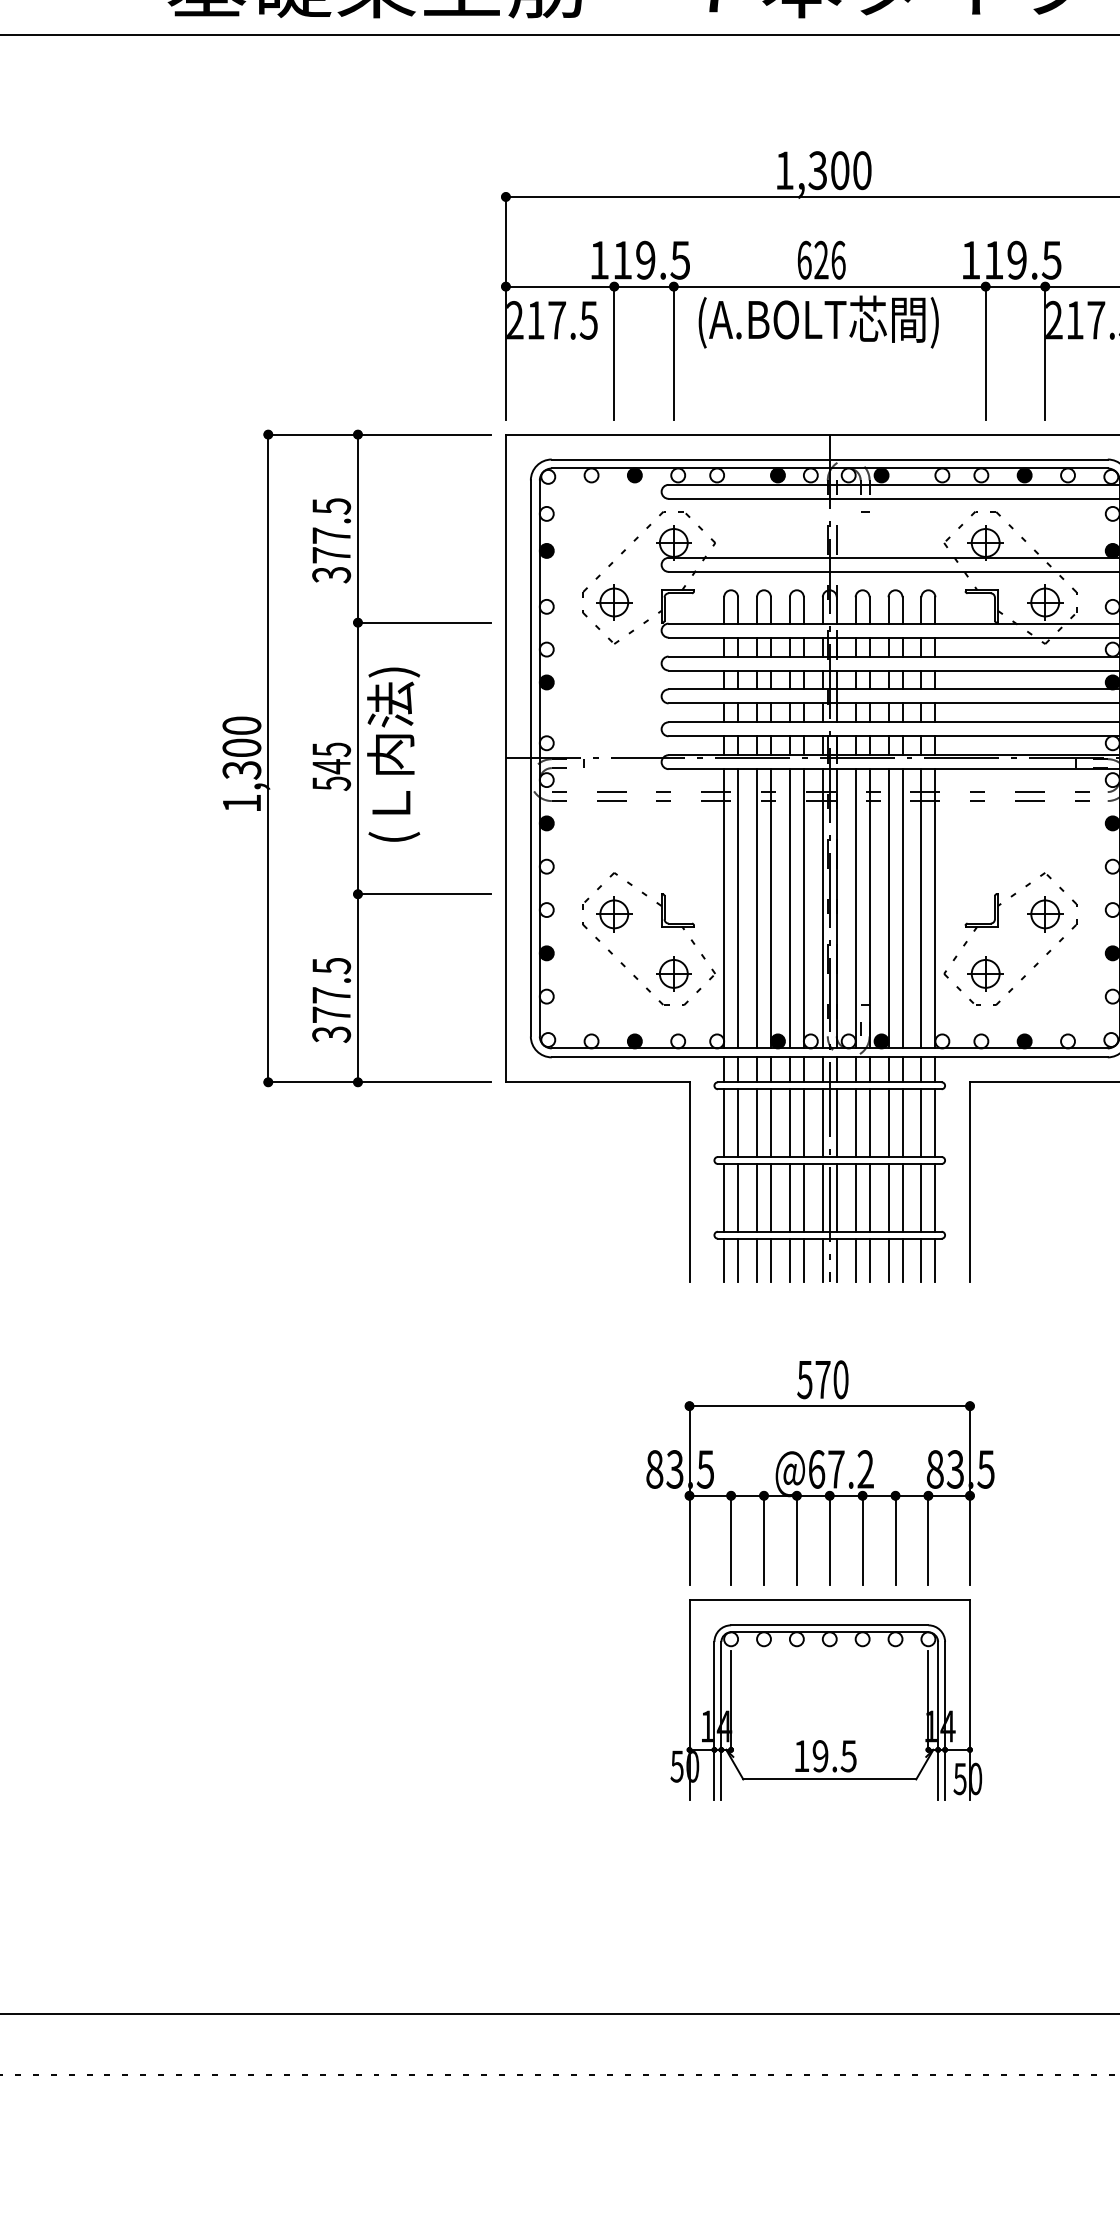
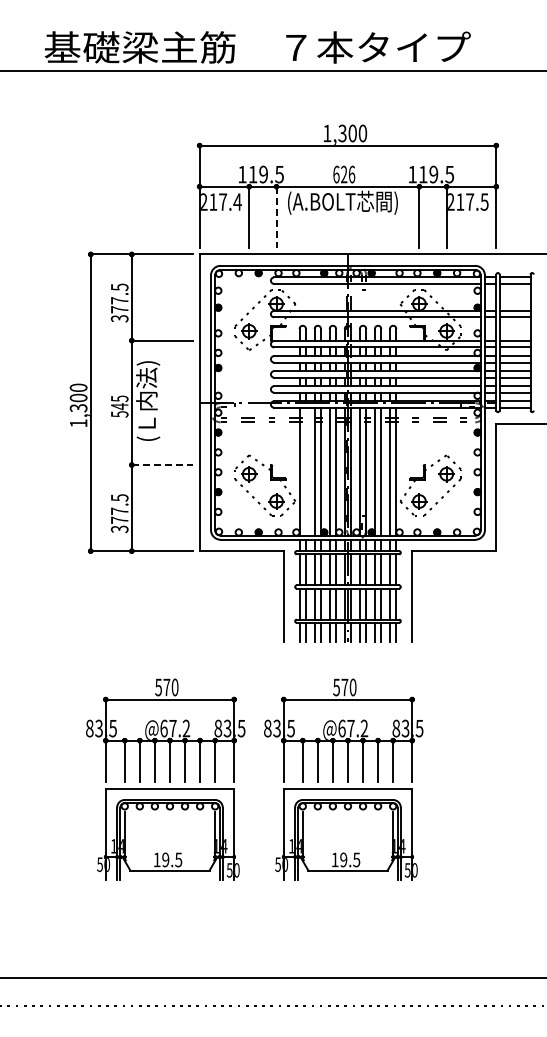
text: (588, 319) -> (237, 201), 217.5 -> 217.4
line: (673, 353) -> (276, 217), solid -> dashed
line: (424, 895) -> (162, 465), solid -> dashed
line: (737, 908) -> (305, 471), removed
part: (431, 1580) -> (165, 779), added

